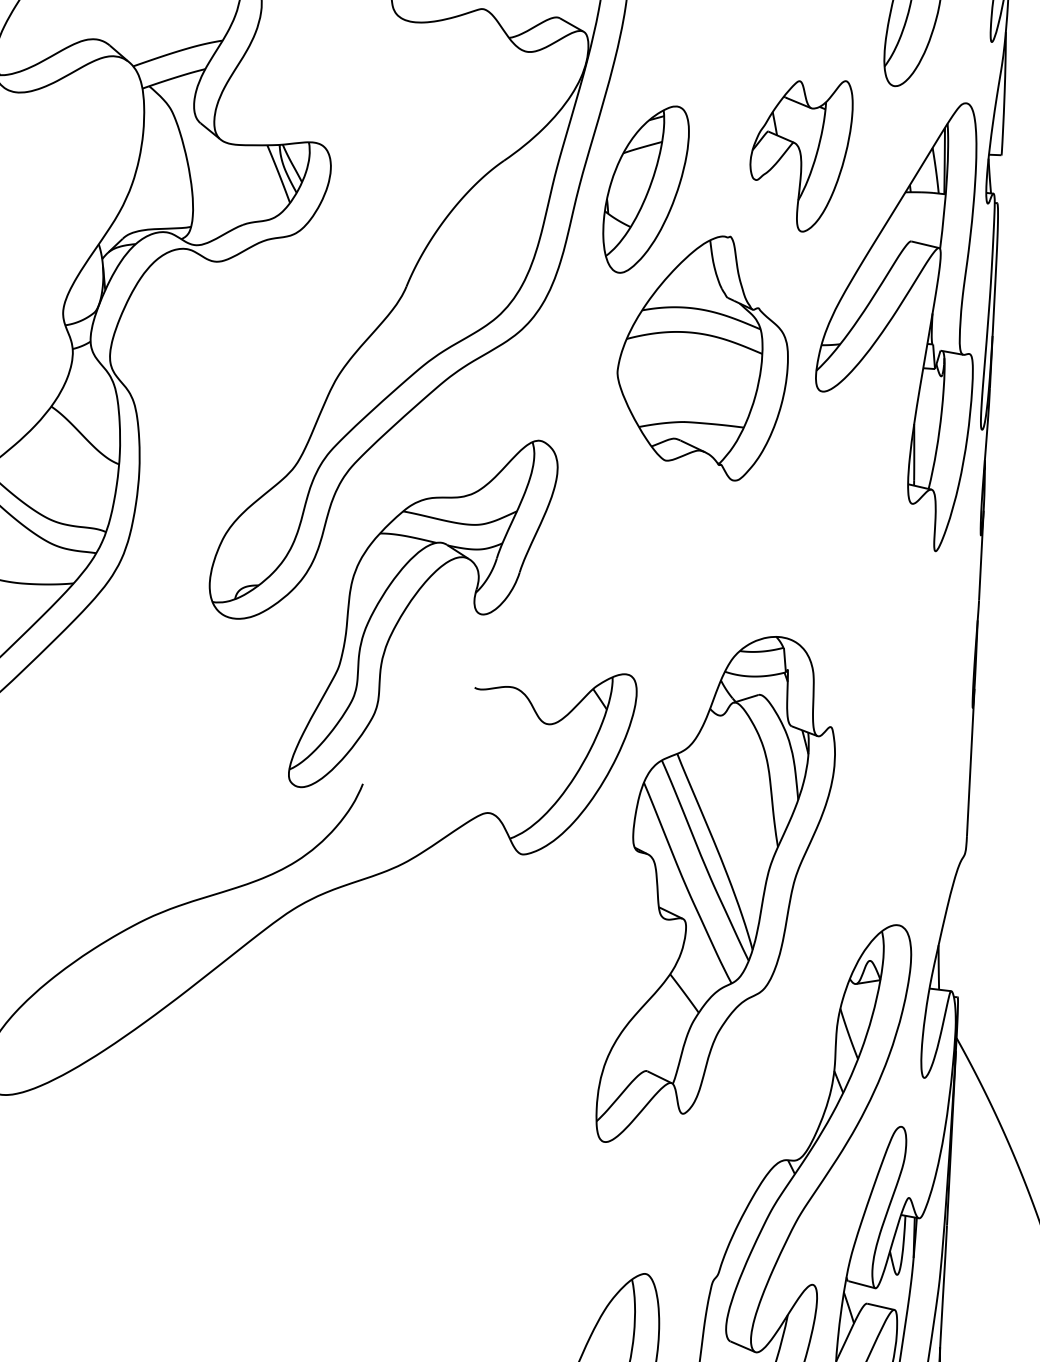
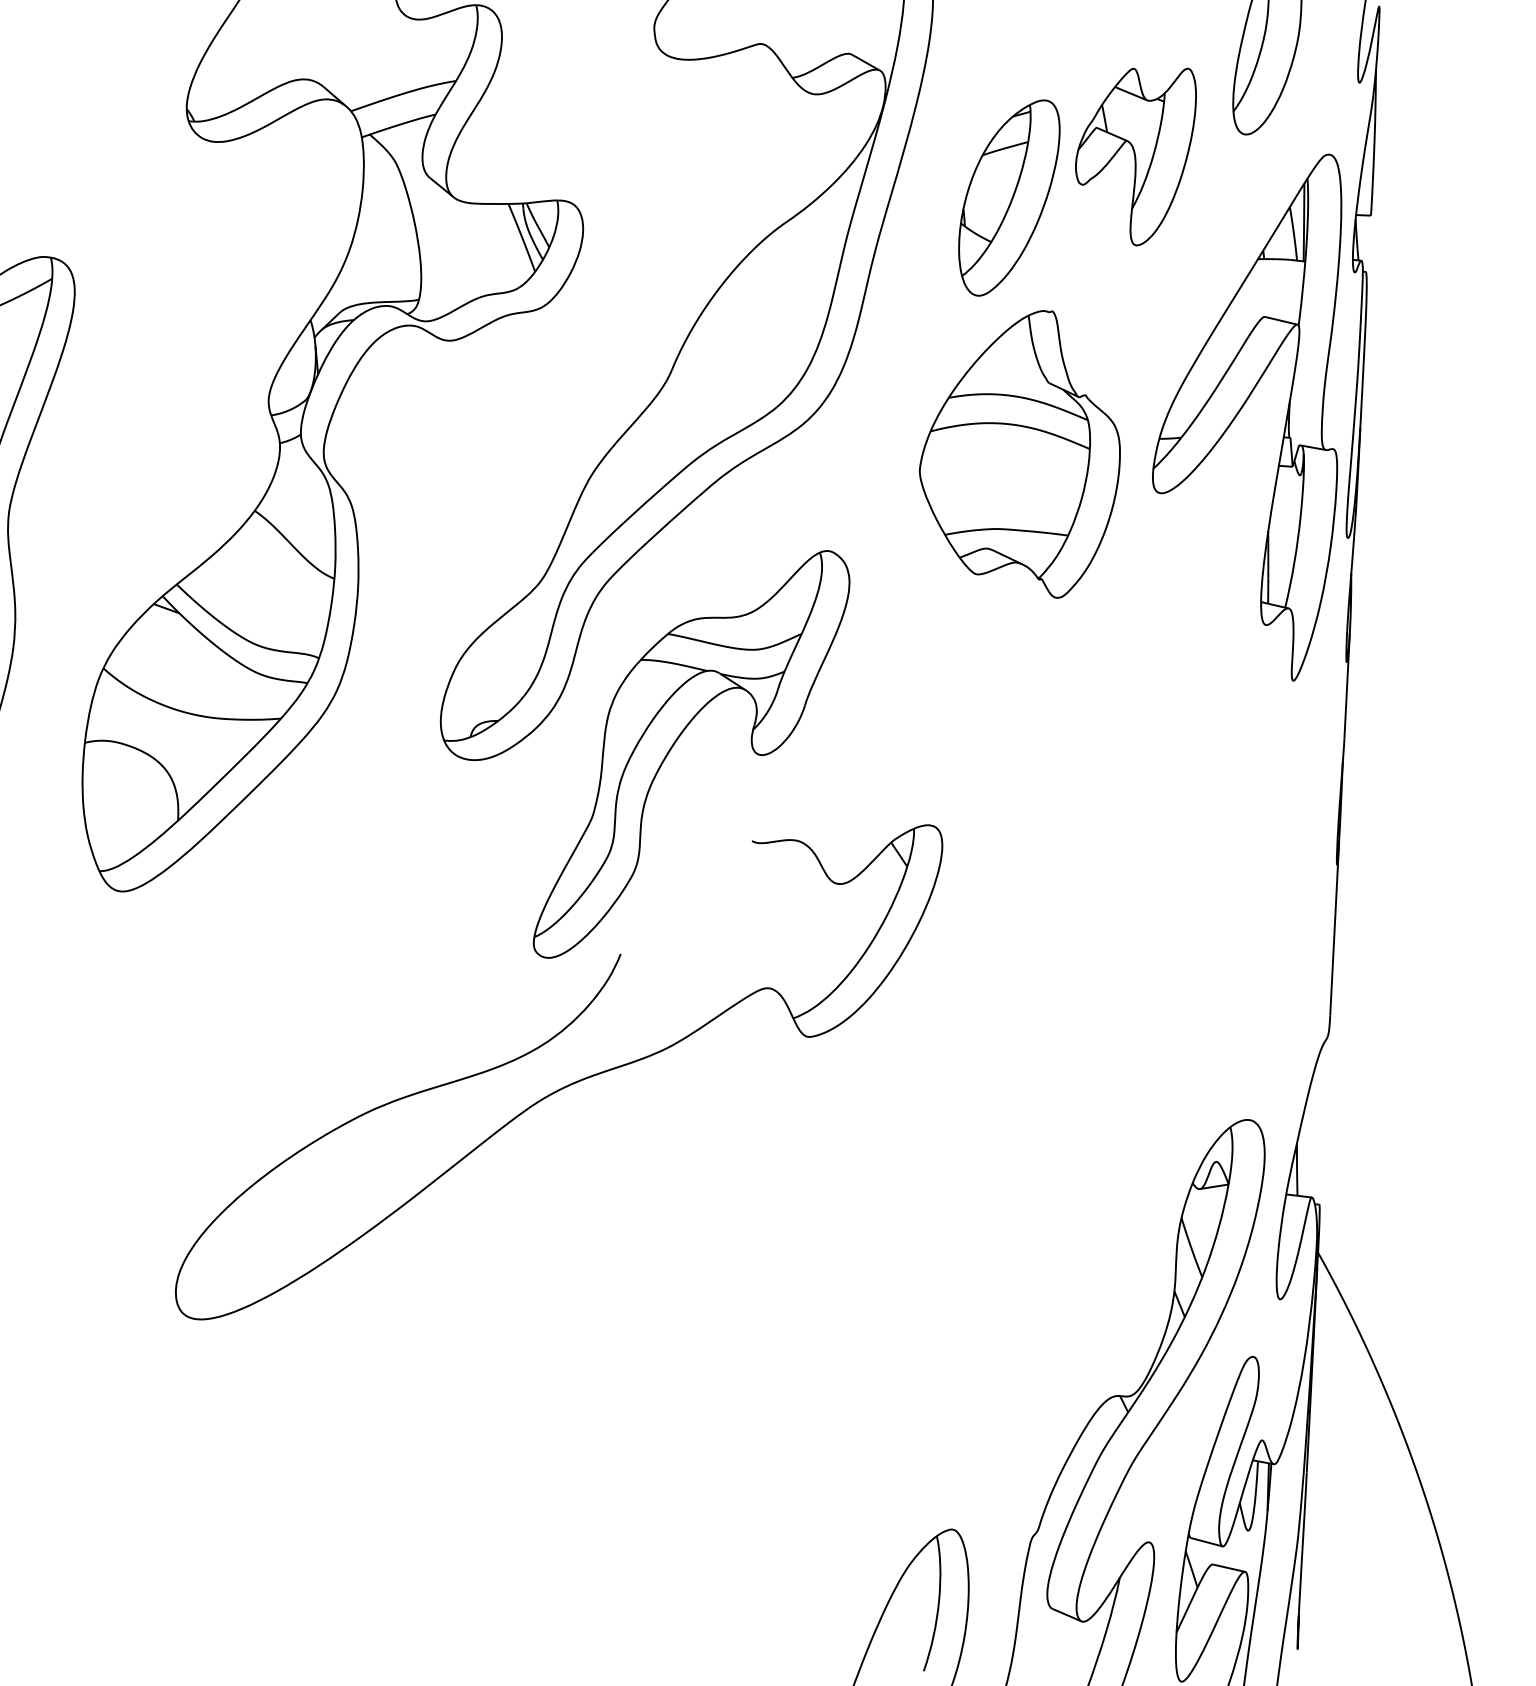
part: (801, 155) -> (1135, 156), moved
part: (646, 189) -> (1009, 197), moved
part: (716, 889) -> (1035, 1077), removed

